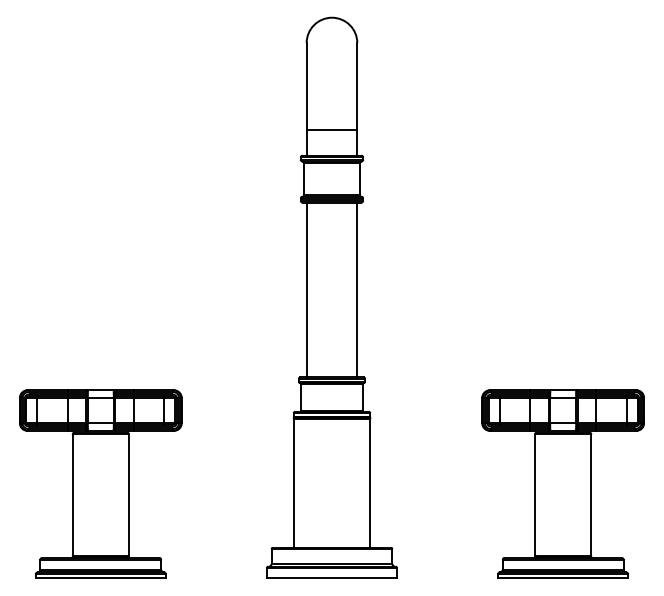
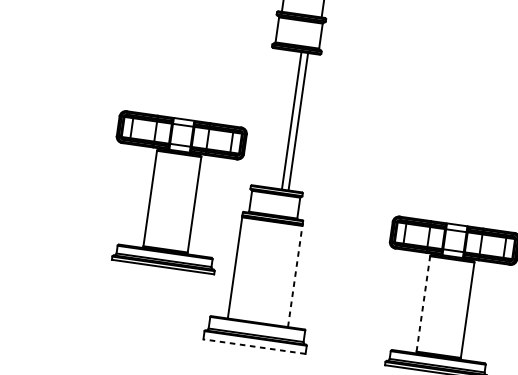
line: (306, 289) -> (298, 121), moved
line: (357, 289) -> (291, 120), moved
part: (100, 483) -> (173, 192), moved
line: (370, 483) -> (295, 276), solid -> dashed
line: (535, 495) -> (423, 304), solid -> dashed
line: (331, 578) -> (254, 346), solid -> dashed

